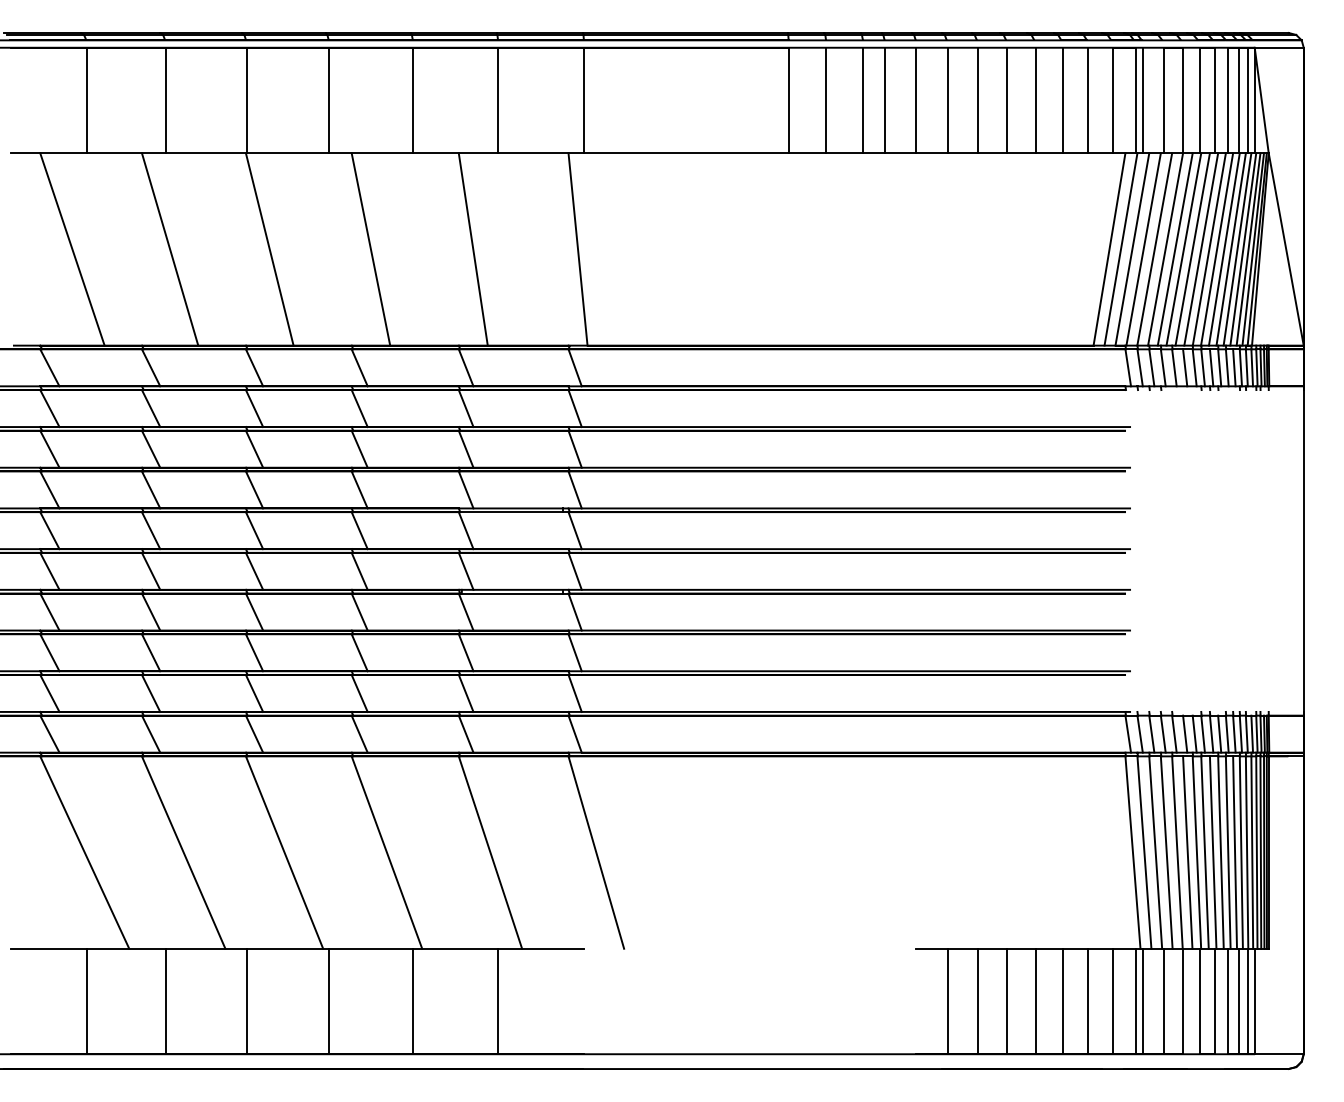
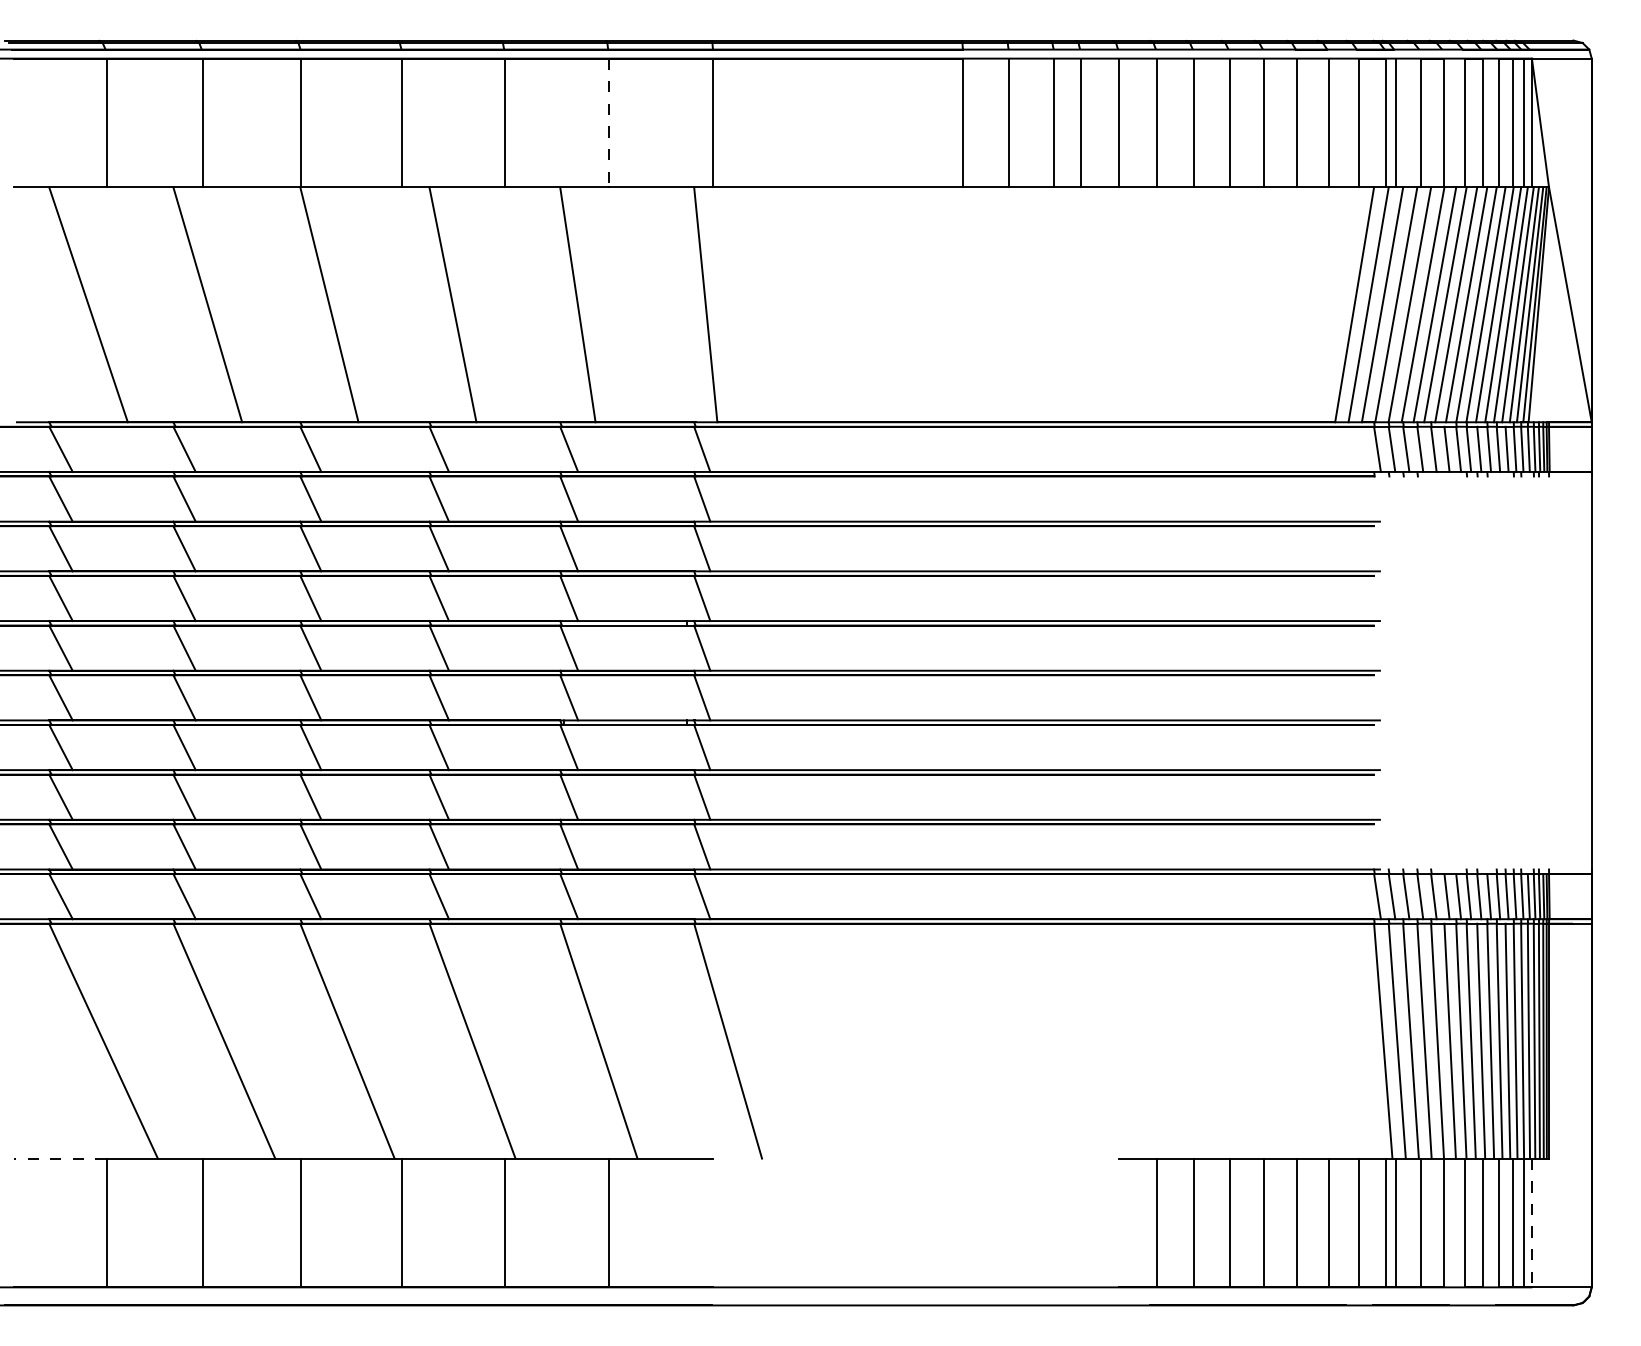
line: (498, 100) -> (608, 123), solid -> dashed
line: (49, 948) -> (60, 1158), solid -> dashed
line: (1254, 1001) -> (1531, 1223), solid -> dashed

